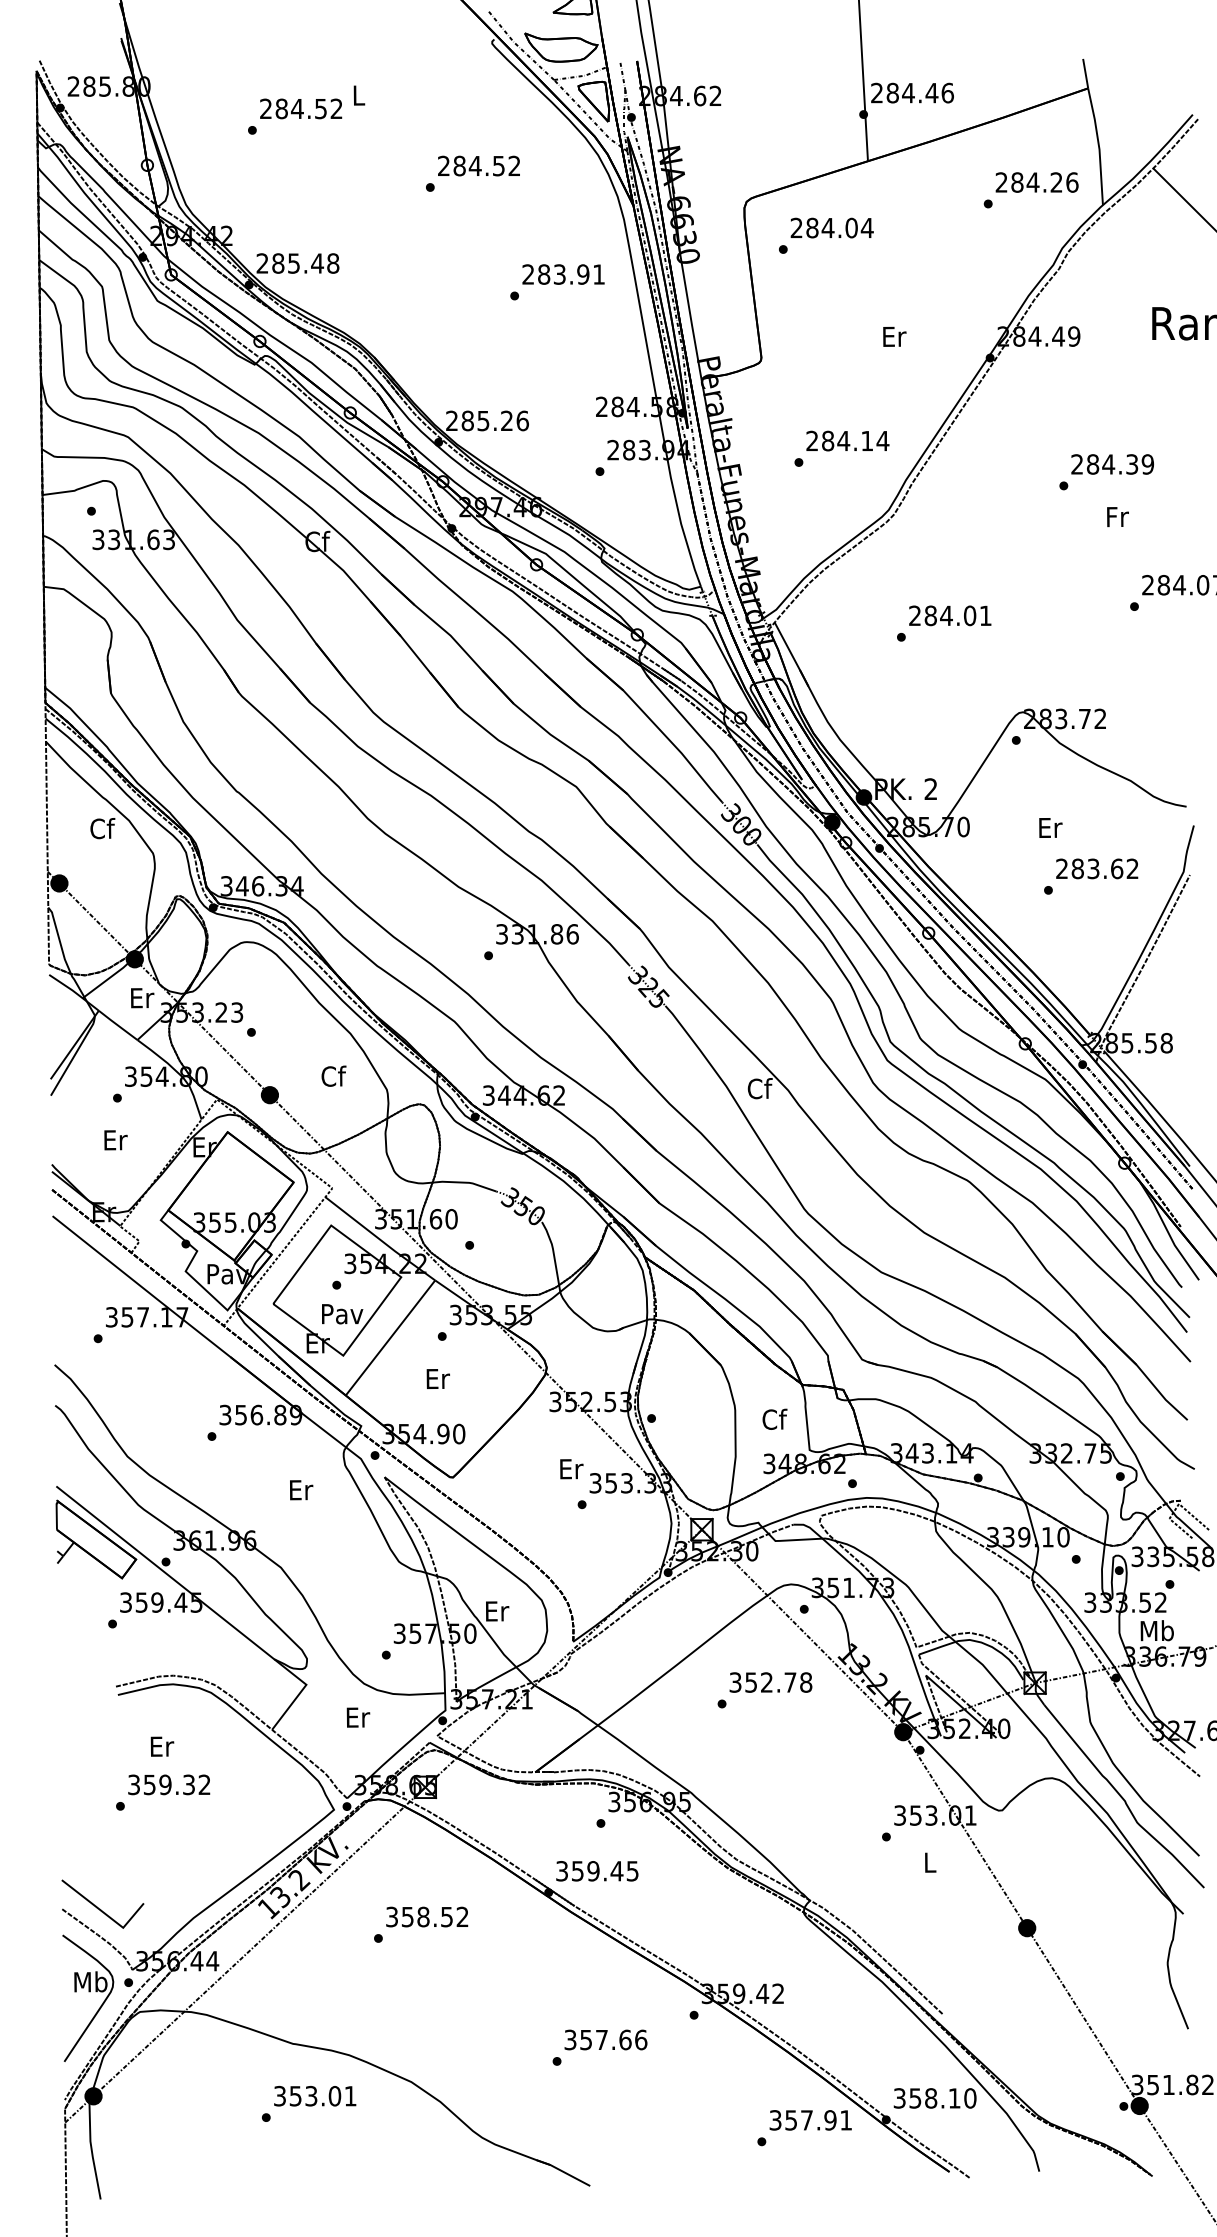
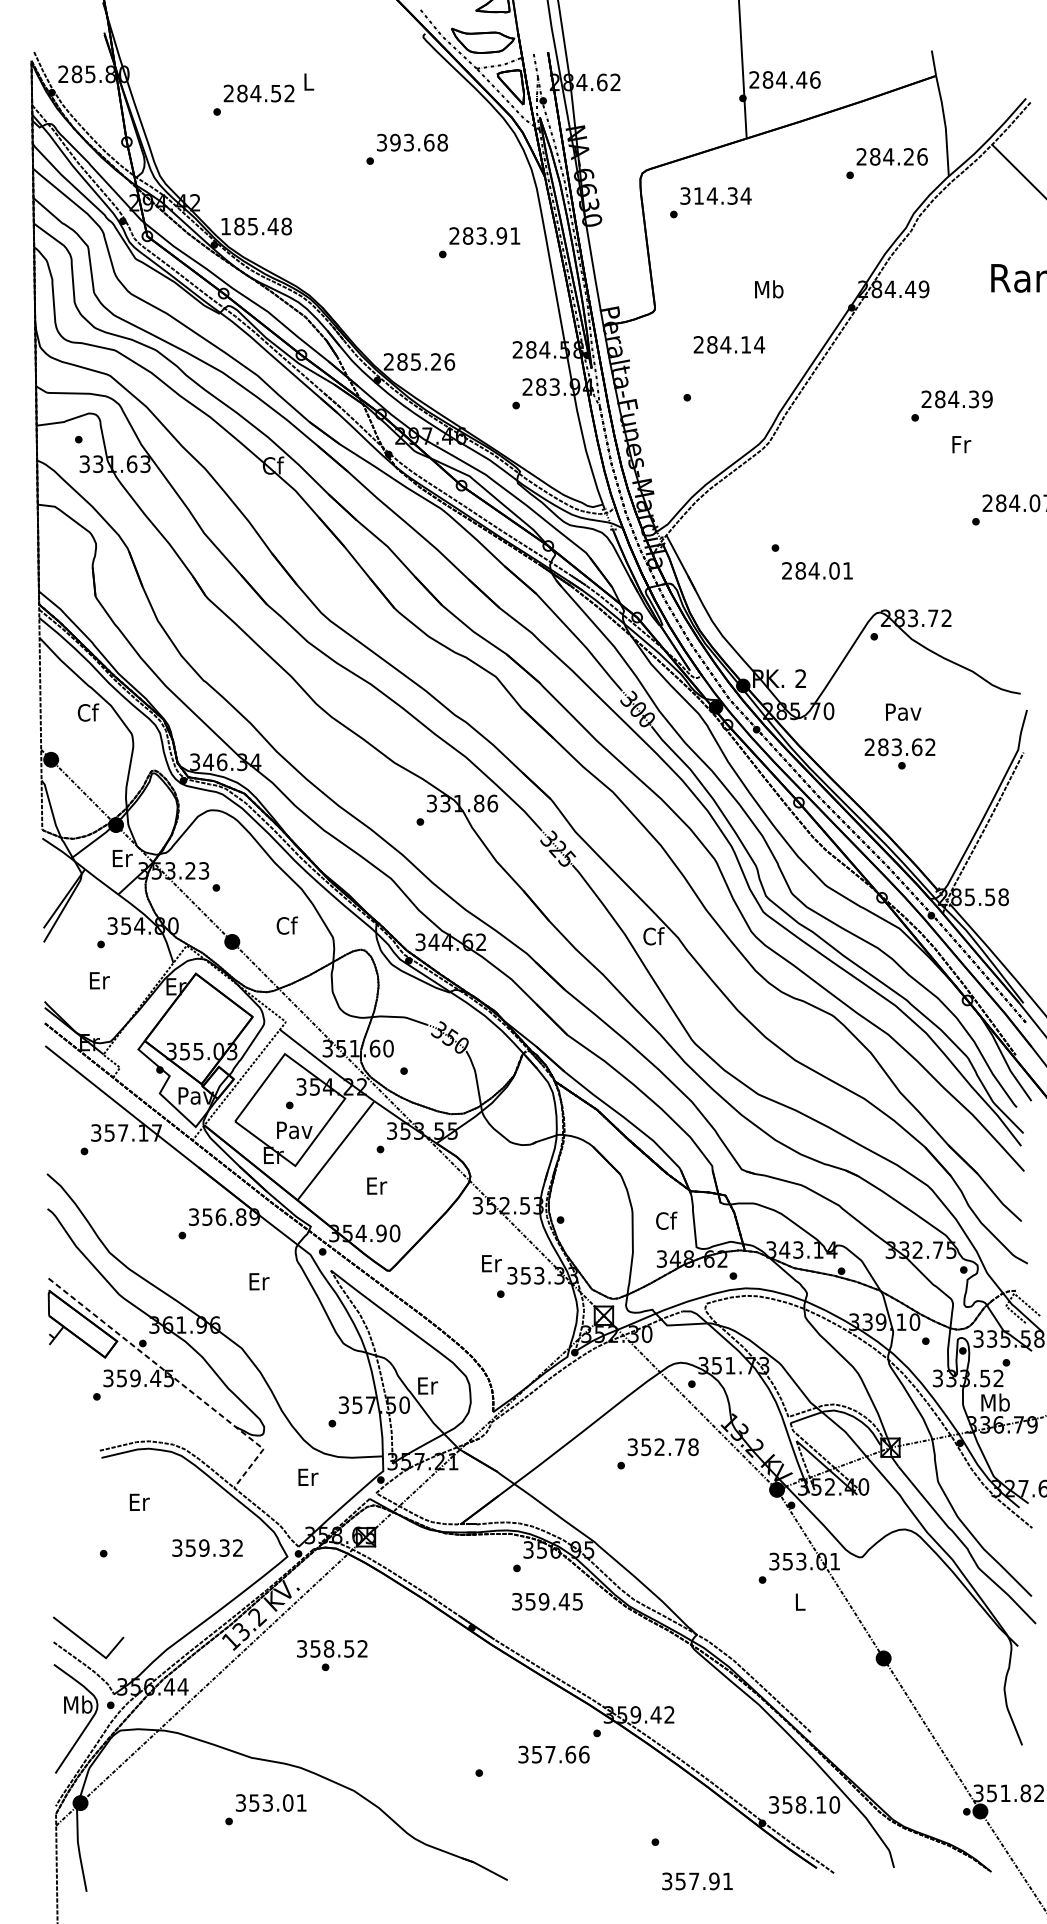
text: (479, 165) -> (412, 142), 284.52 -> 393.68
text: (823, 227) -> (708, 195), 284.04 -> 314.34
text: (262, 263) -> (225, 226), 285.48 -> 185.48
text: (893, 336) -> (768, 289), Er -> Mb
text: (847, 440) -> (729, 344), moved
text: (950, 615) -> (817, 570), moved
text: (1049, 828) -> (902, 712), Er -> Pav
text: (1097, 868) -> (900, 746), moved
line: (204, 1603) -> (175, 1379), solid -> dashed
text: (169, 1784) -> (207, 1547), moved
text: (597, 1871) -> (547, 1601), moved
text: (427, 1916) -> (332, 1648), moved
text: (605, 2039) -> (553, 1754), moved
text: (810, 2120) -> (697, 1881), moved

